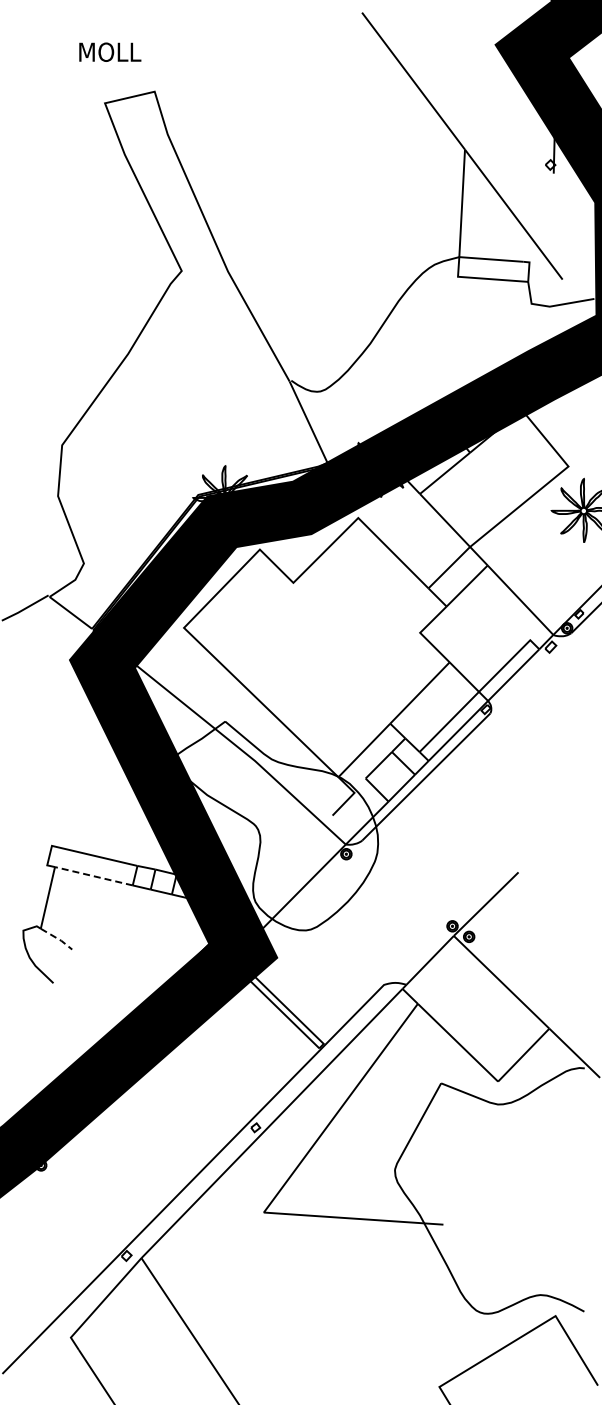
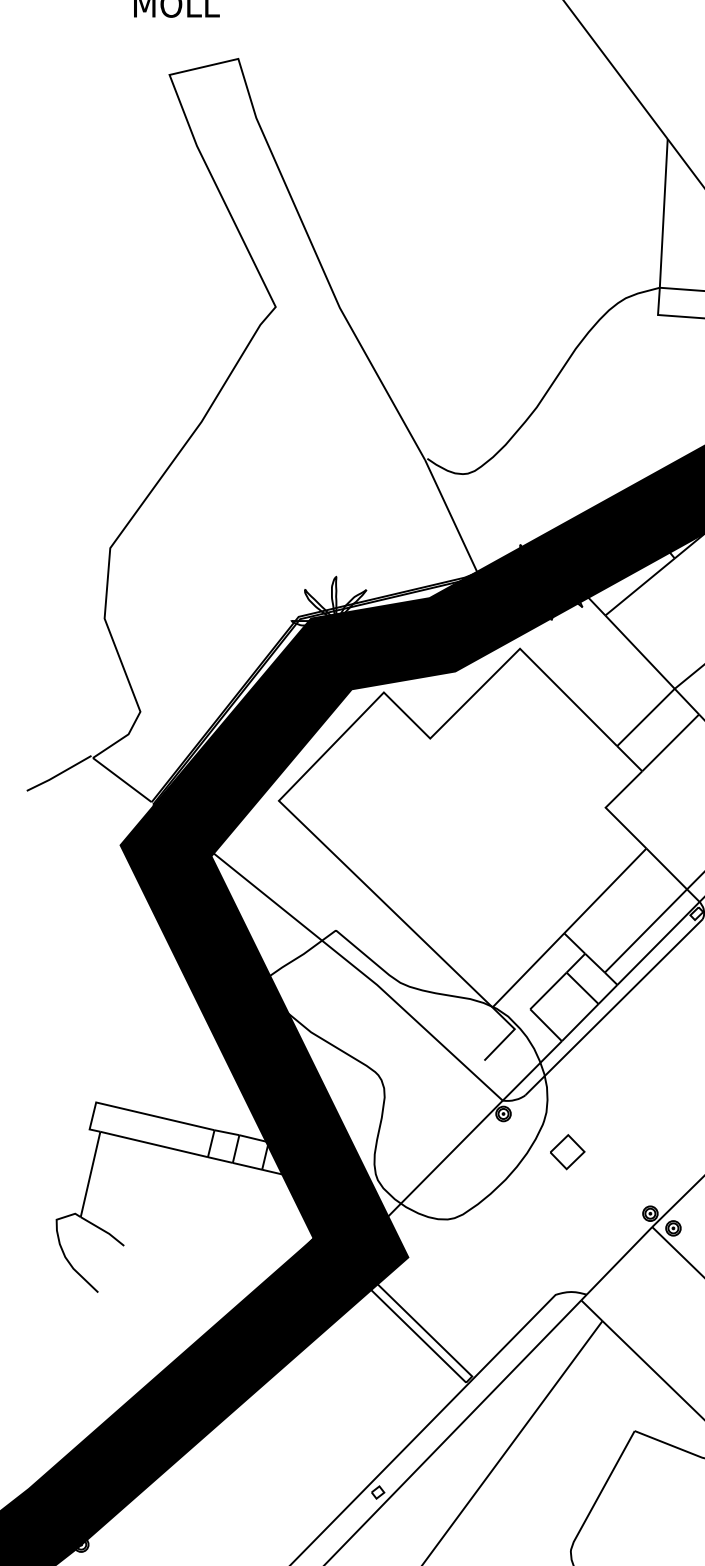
line: (93, 876) -> (153, 1144), dashed -> solid
part: (392, 881) -> (567, 1151), added
line: (58, 938) -> (105, 1230), dashed -> solid

